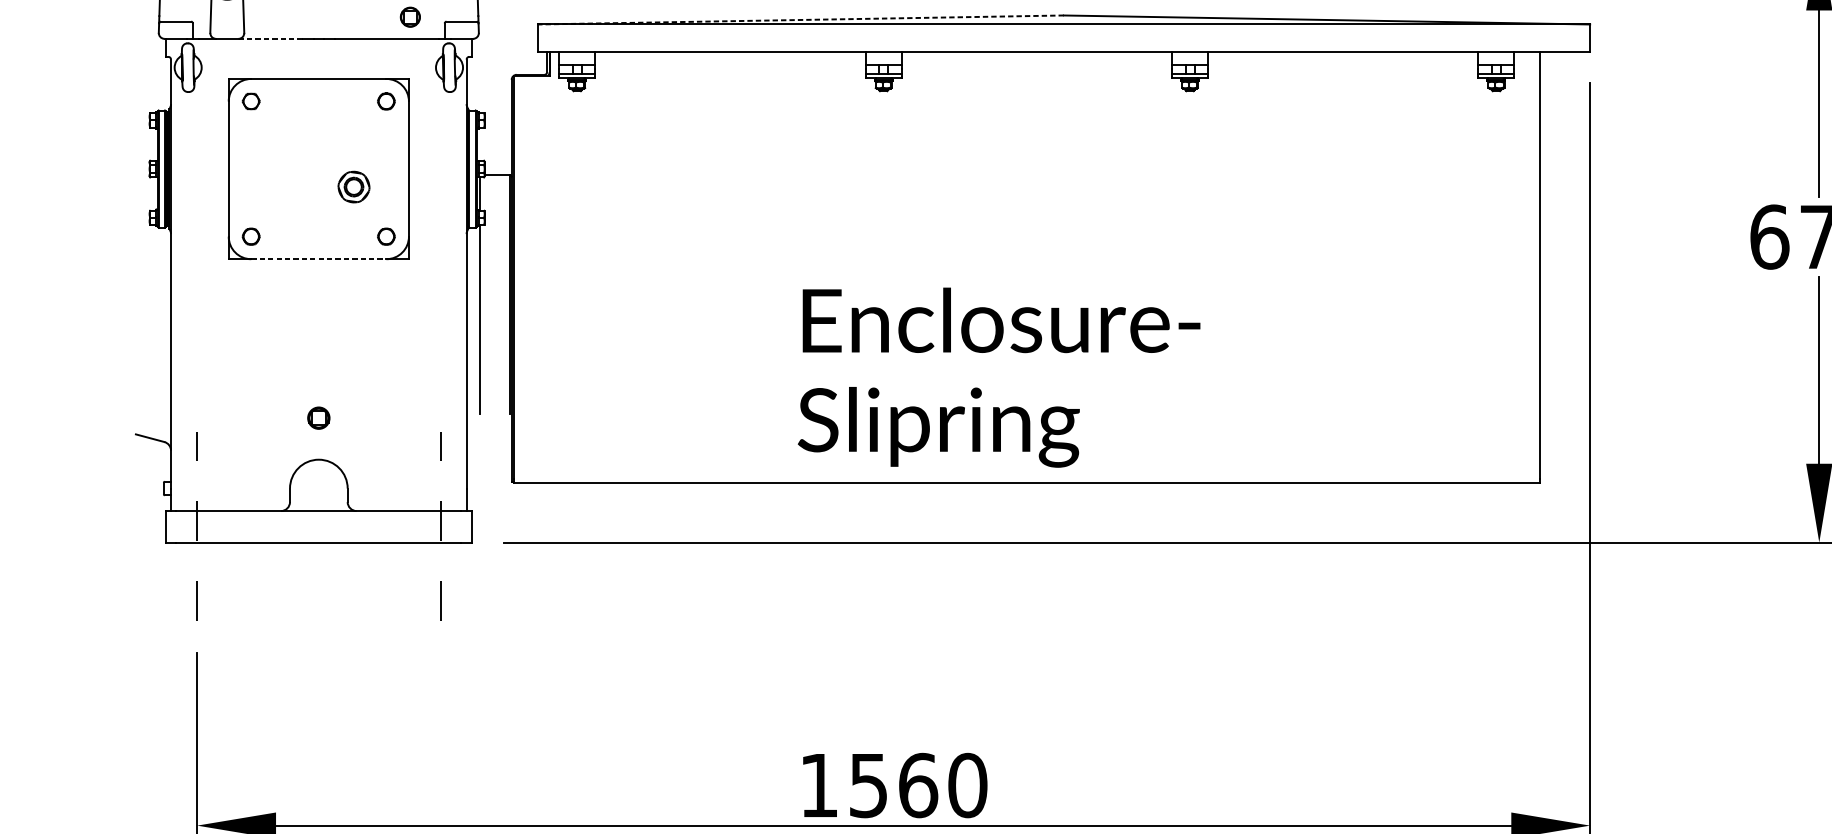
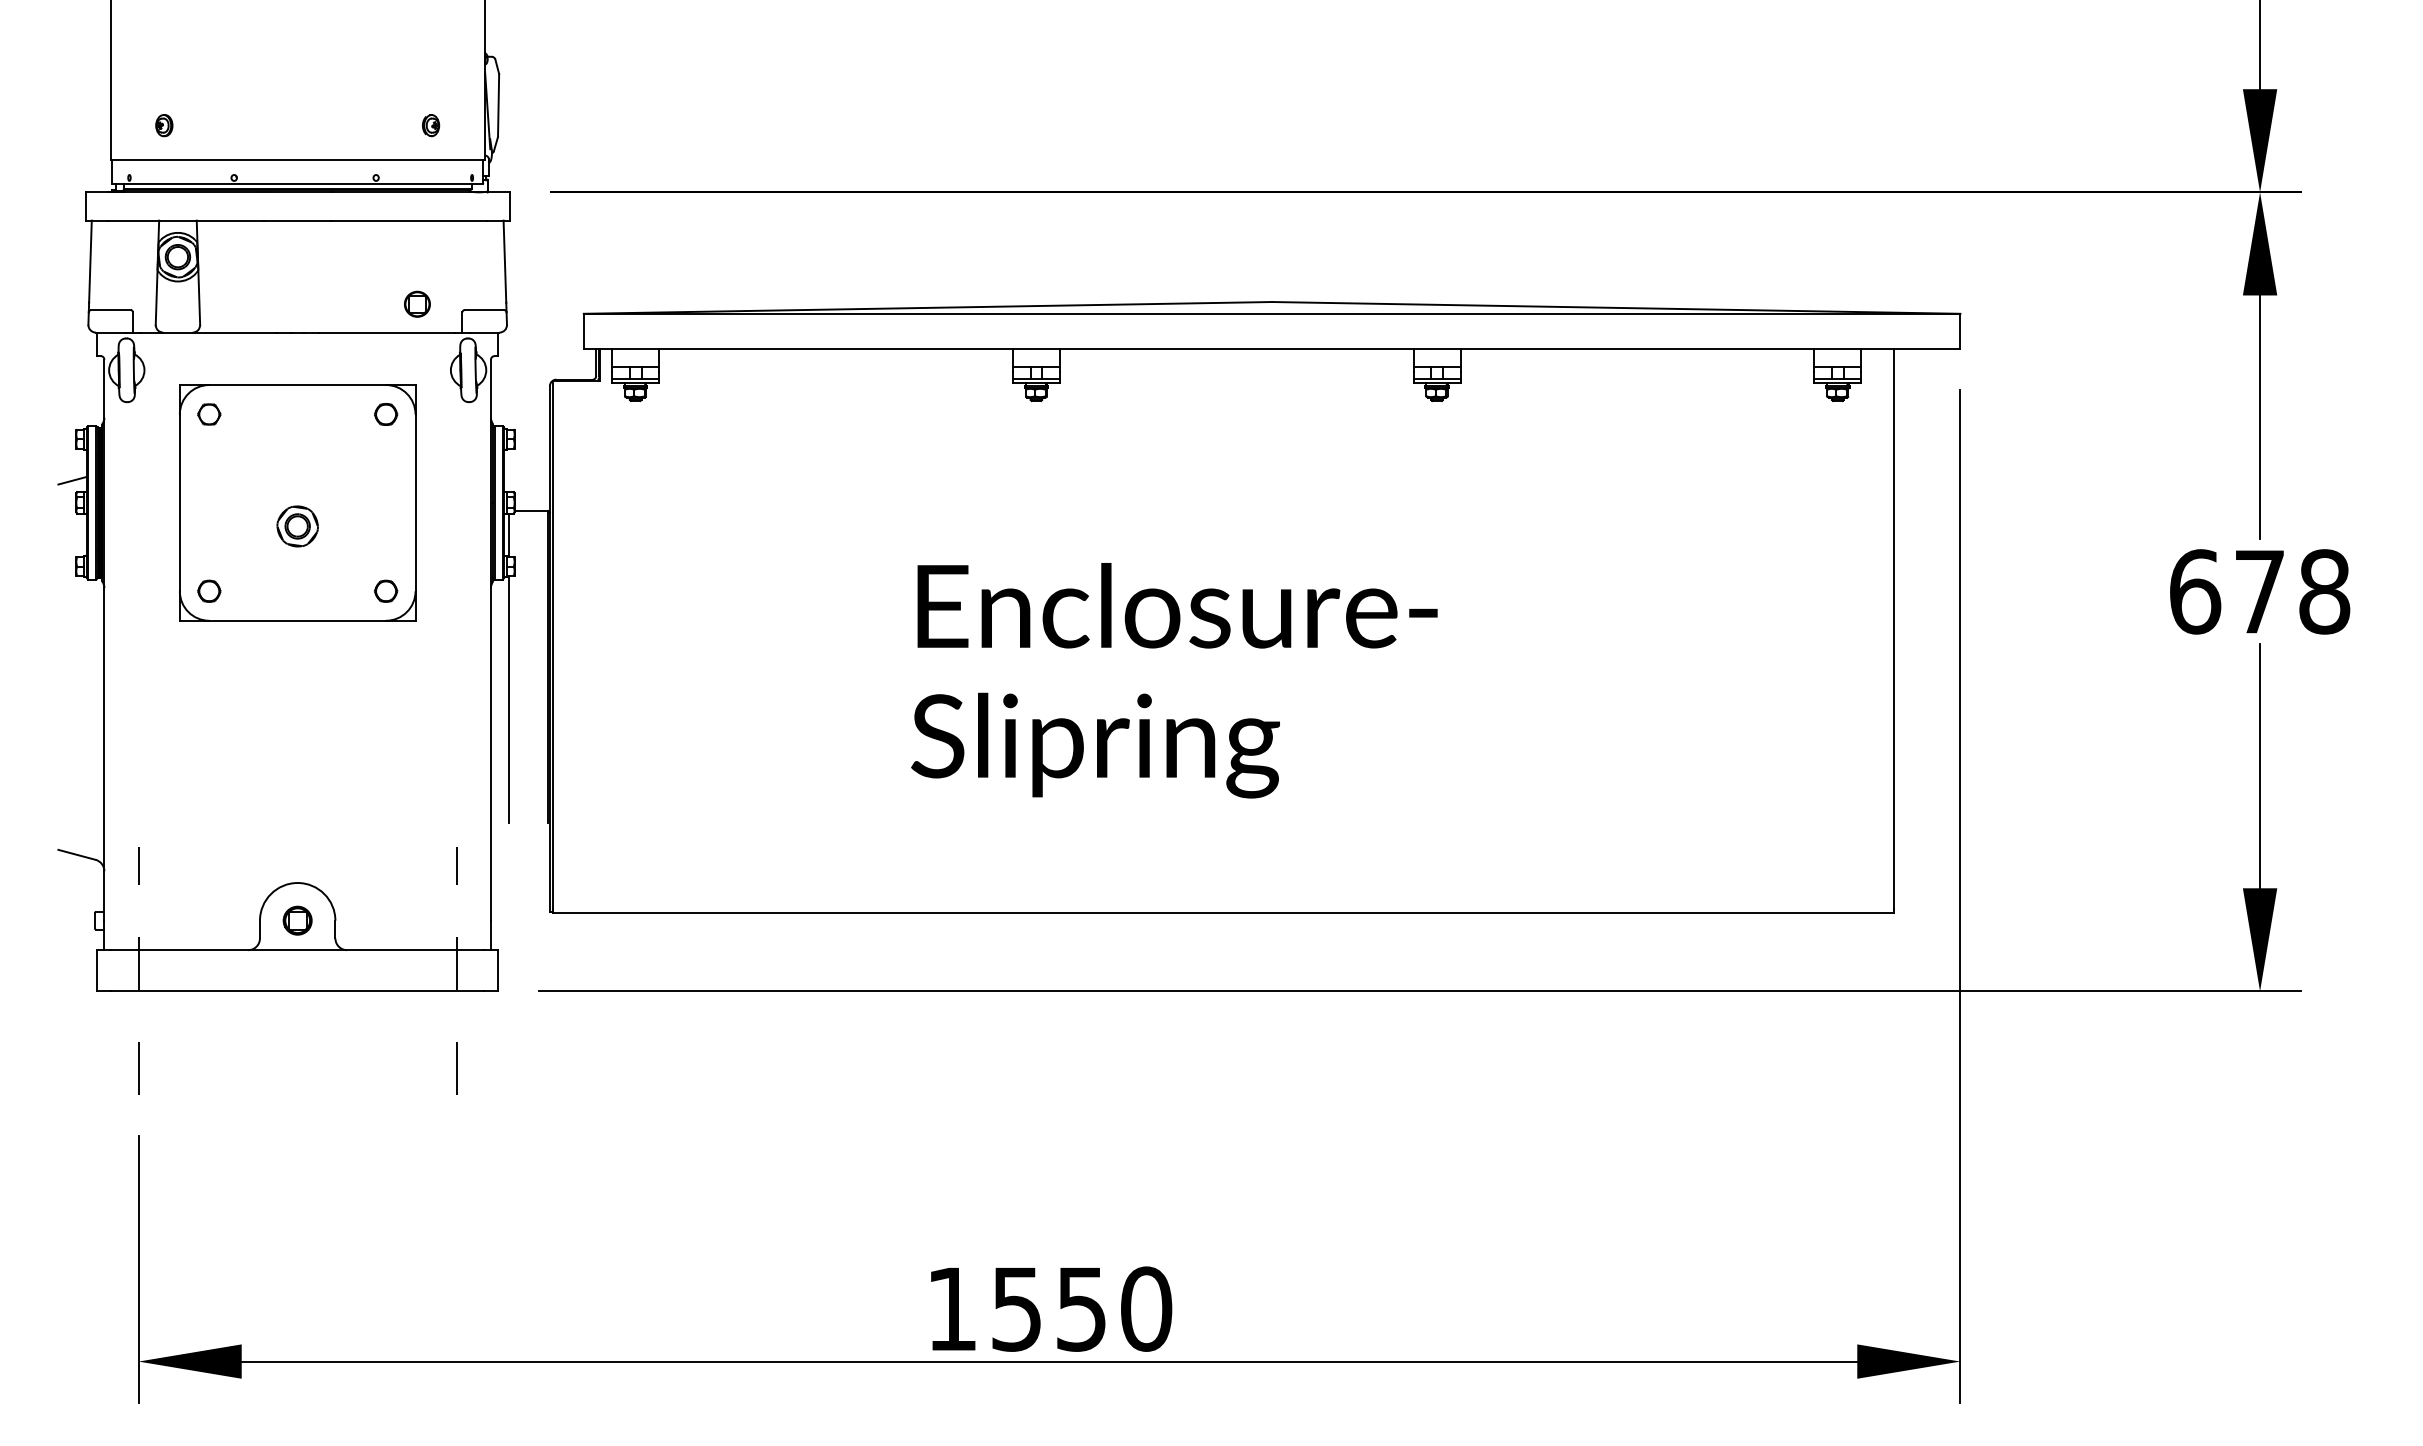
line: (800, 19) -> (927, 307), dashed -> solid
line: (270, 38) -> (234, 332), dashed -> solid
line: (146, 151) -> (72, 480), added
part: (353, 187) -> (297, 526), moved
line: (319, 259) -> (298, 620), dashed -> solid
text: (999, 377) -> (1174, 680), moved
part: (318, 418) -> (297, 920), moved
text: (918, 785) -> (1081, 1308), 1560 -> 1550

